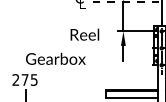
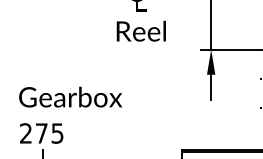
text: (84, 34) -> (140, 30), moved
text: (55, 58) -> (70, 96), moved

